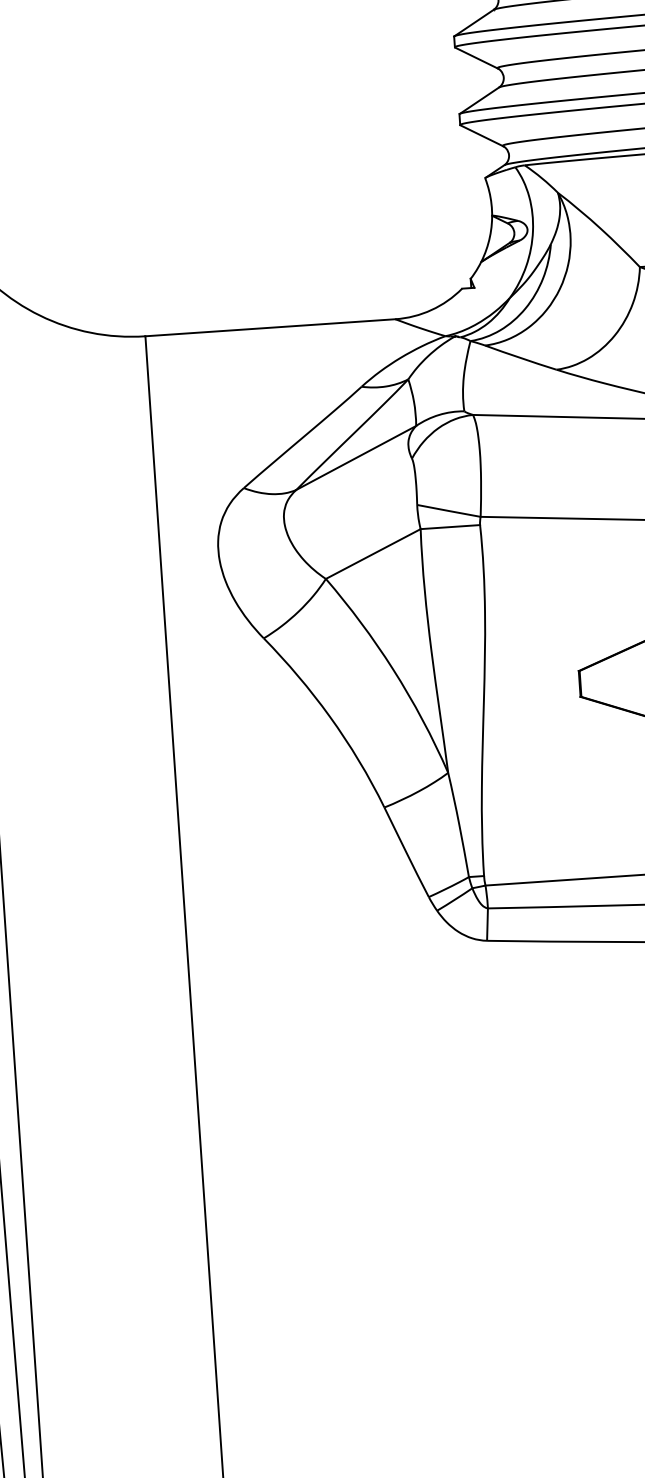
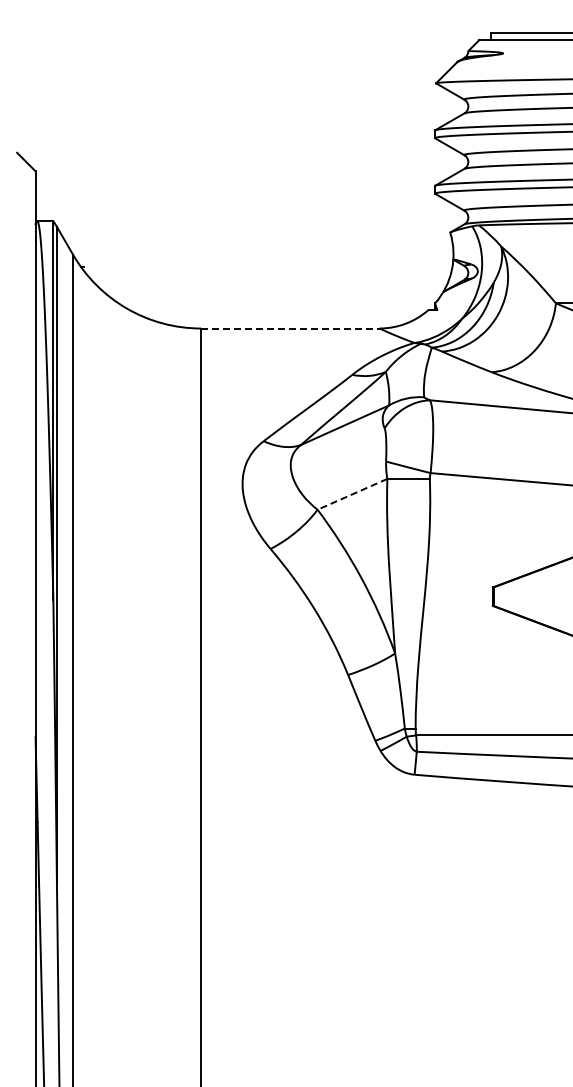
line: (270, 327) -> (290, 328), solid -> dashed
line: (373, 554) -> (352, 494), solid -> dashed

